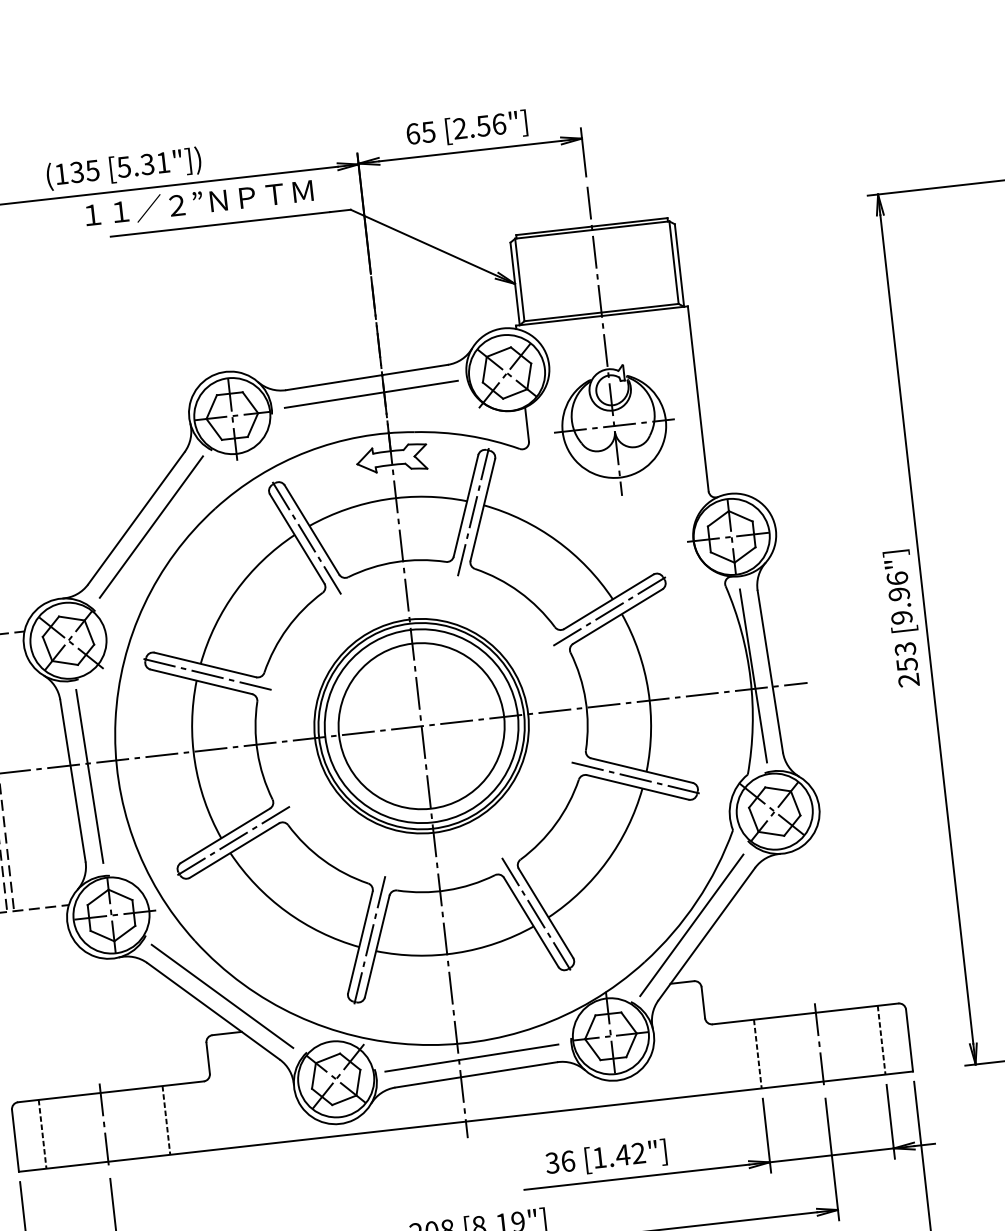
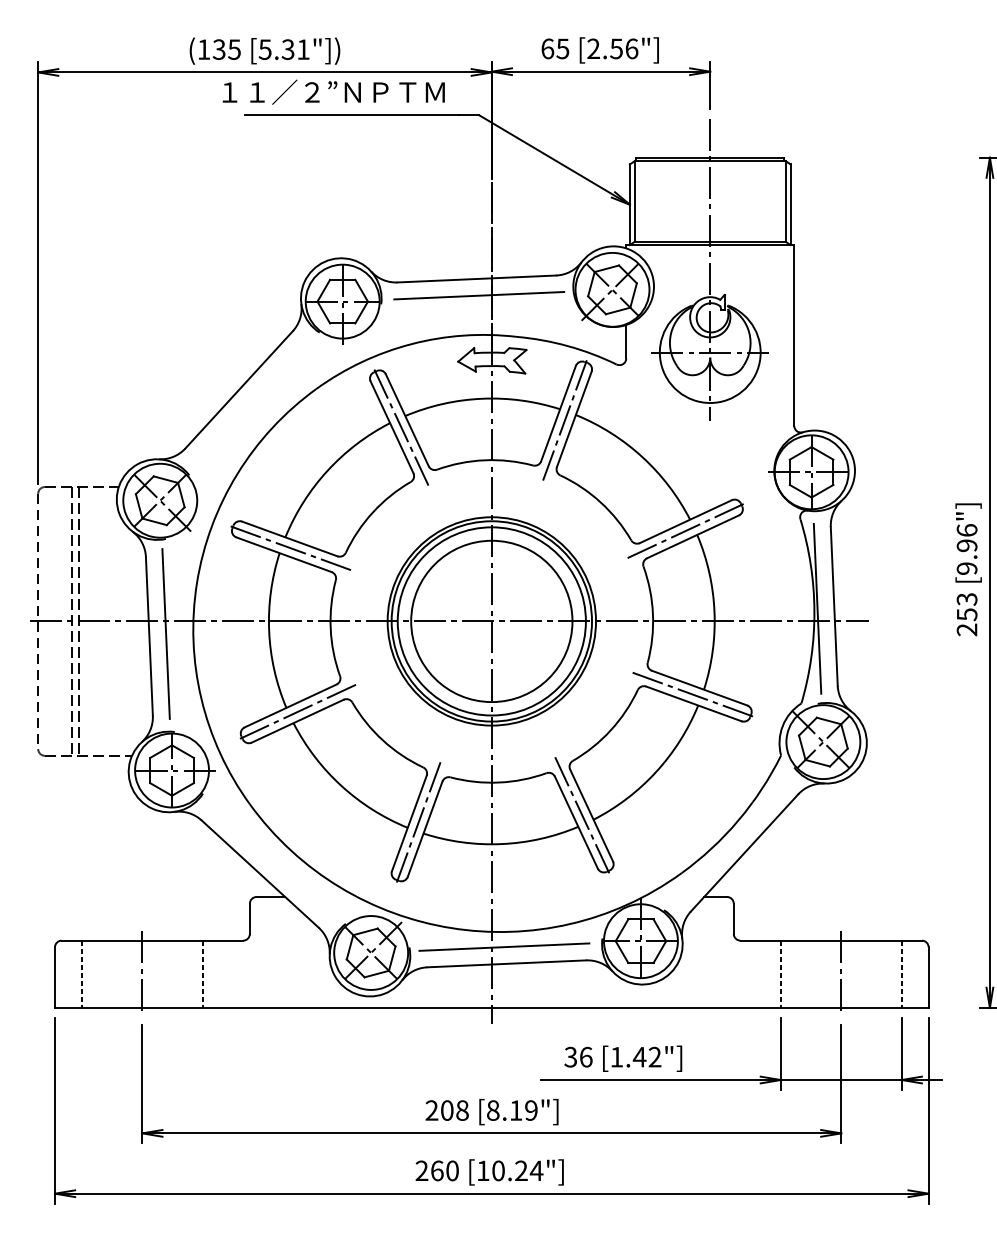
line: (151, 526) -> (252, 399), removed
line: (691, 925) -> (730, 842), removed
line: (221, 996) -> (269, 860), removed

